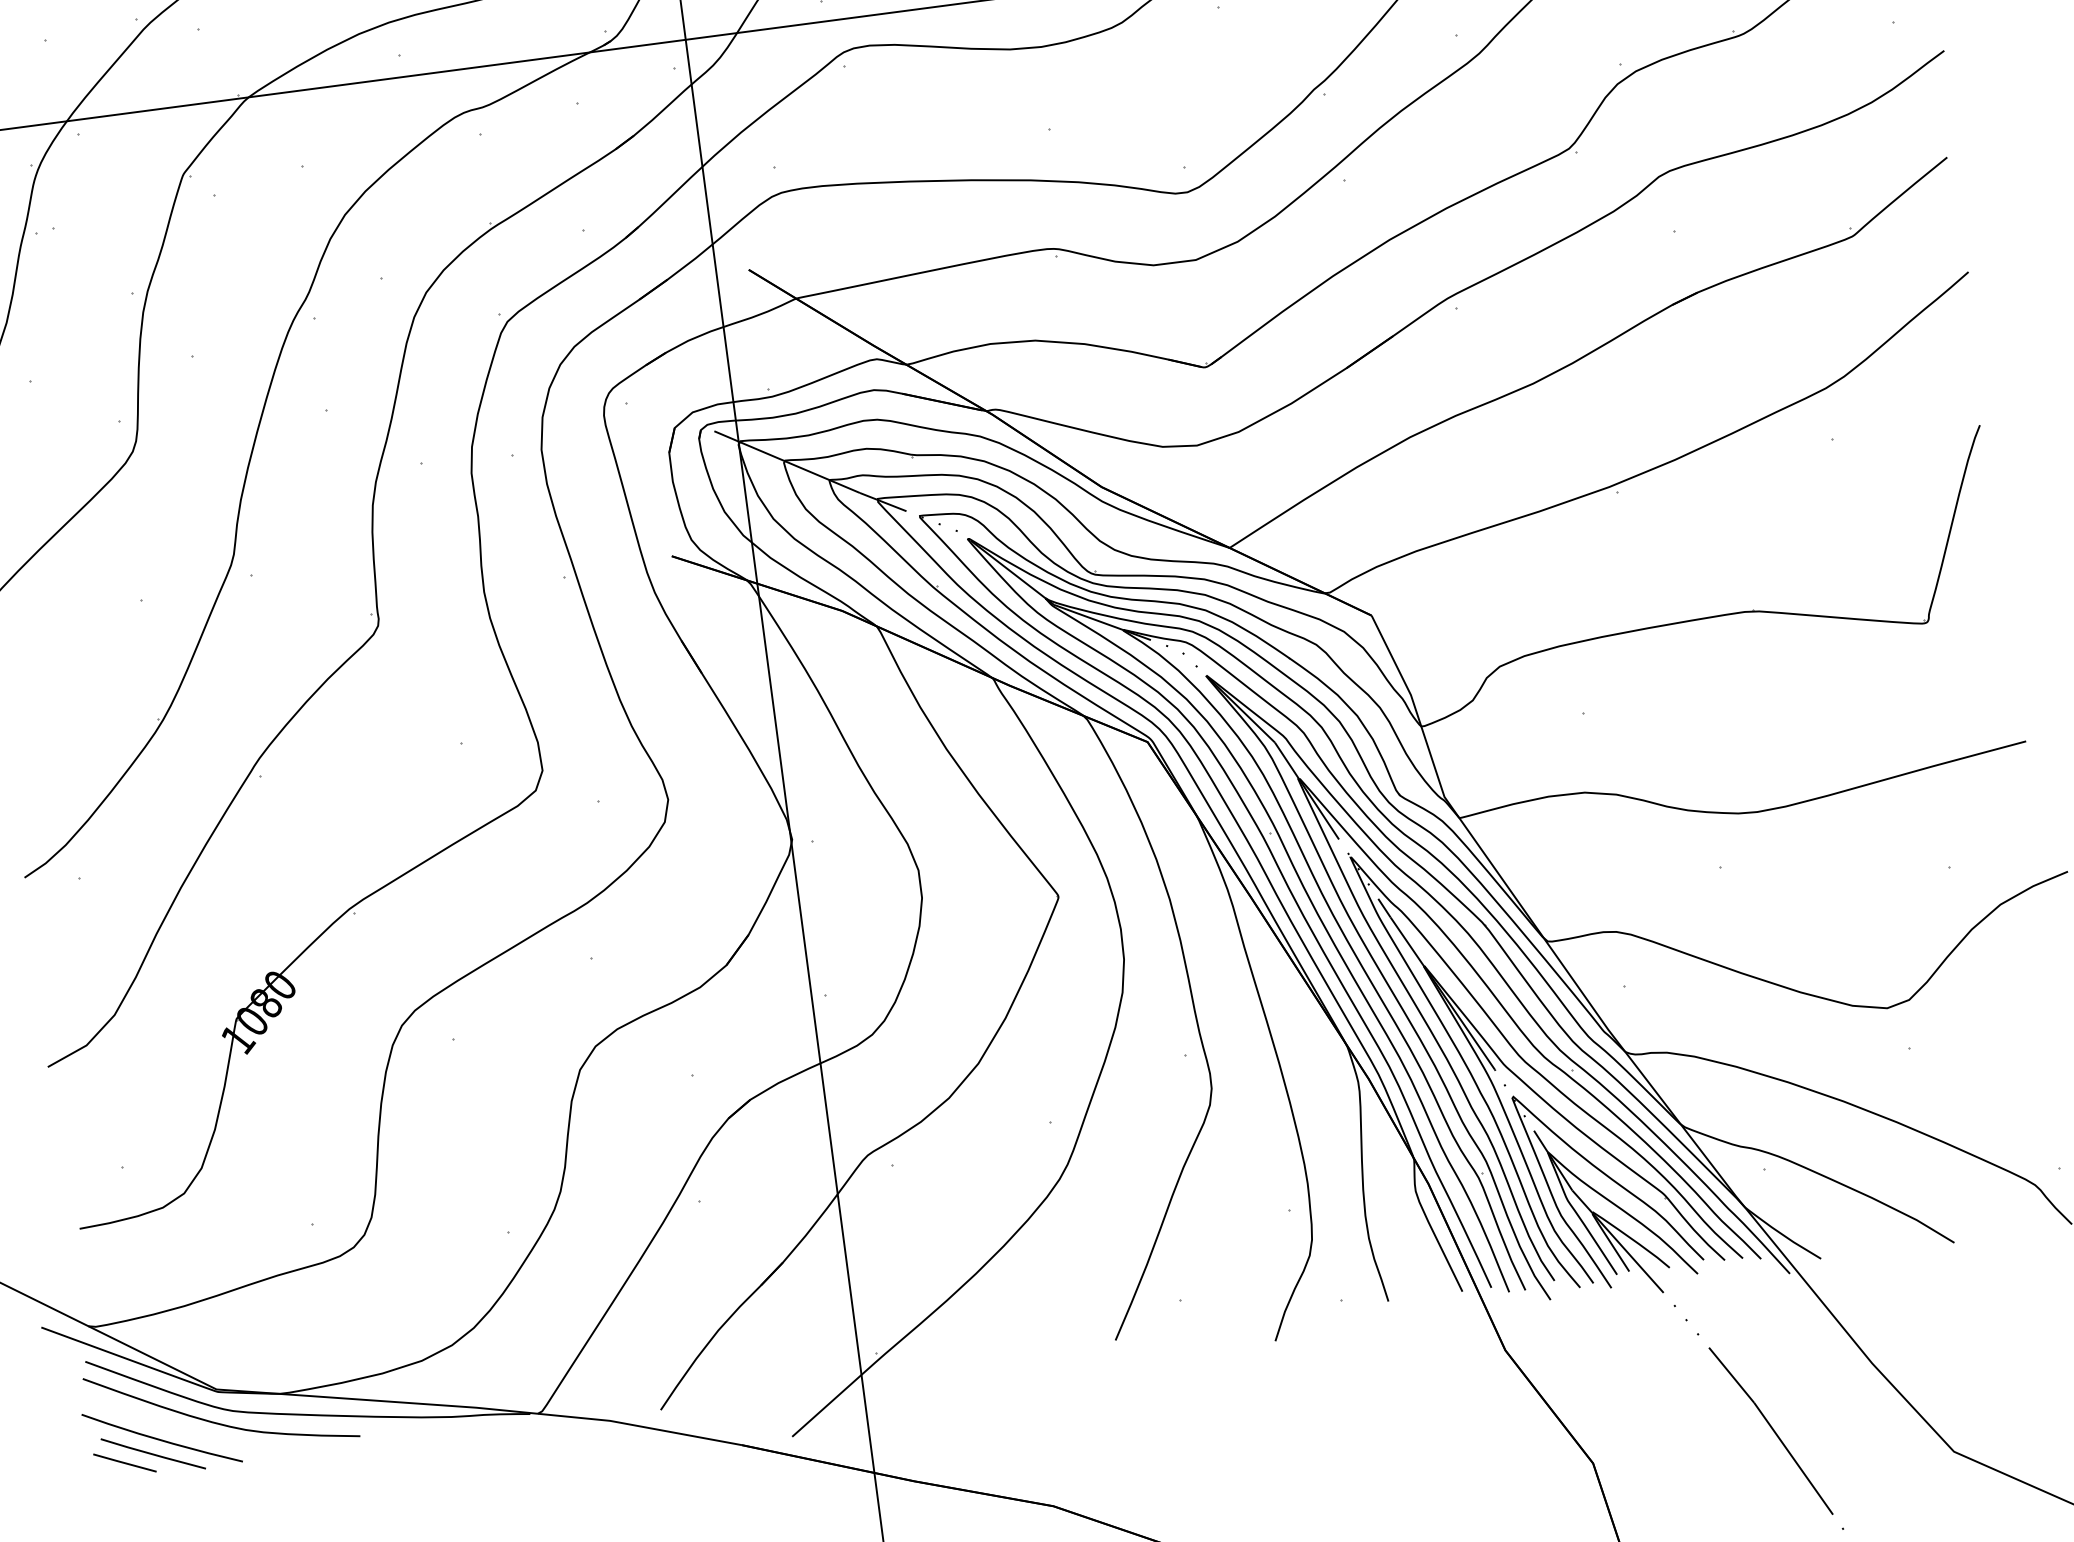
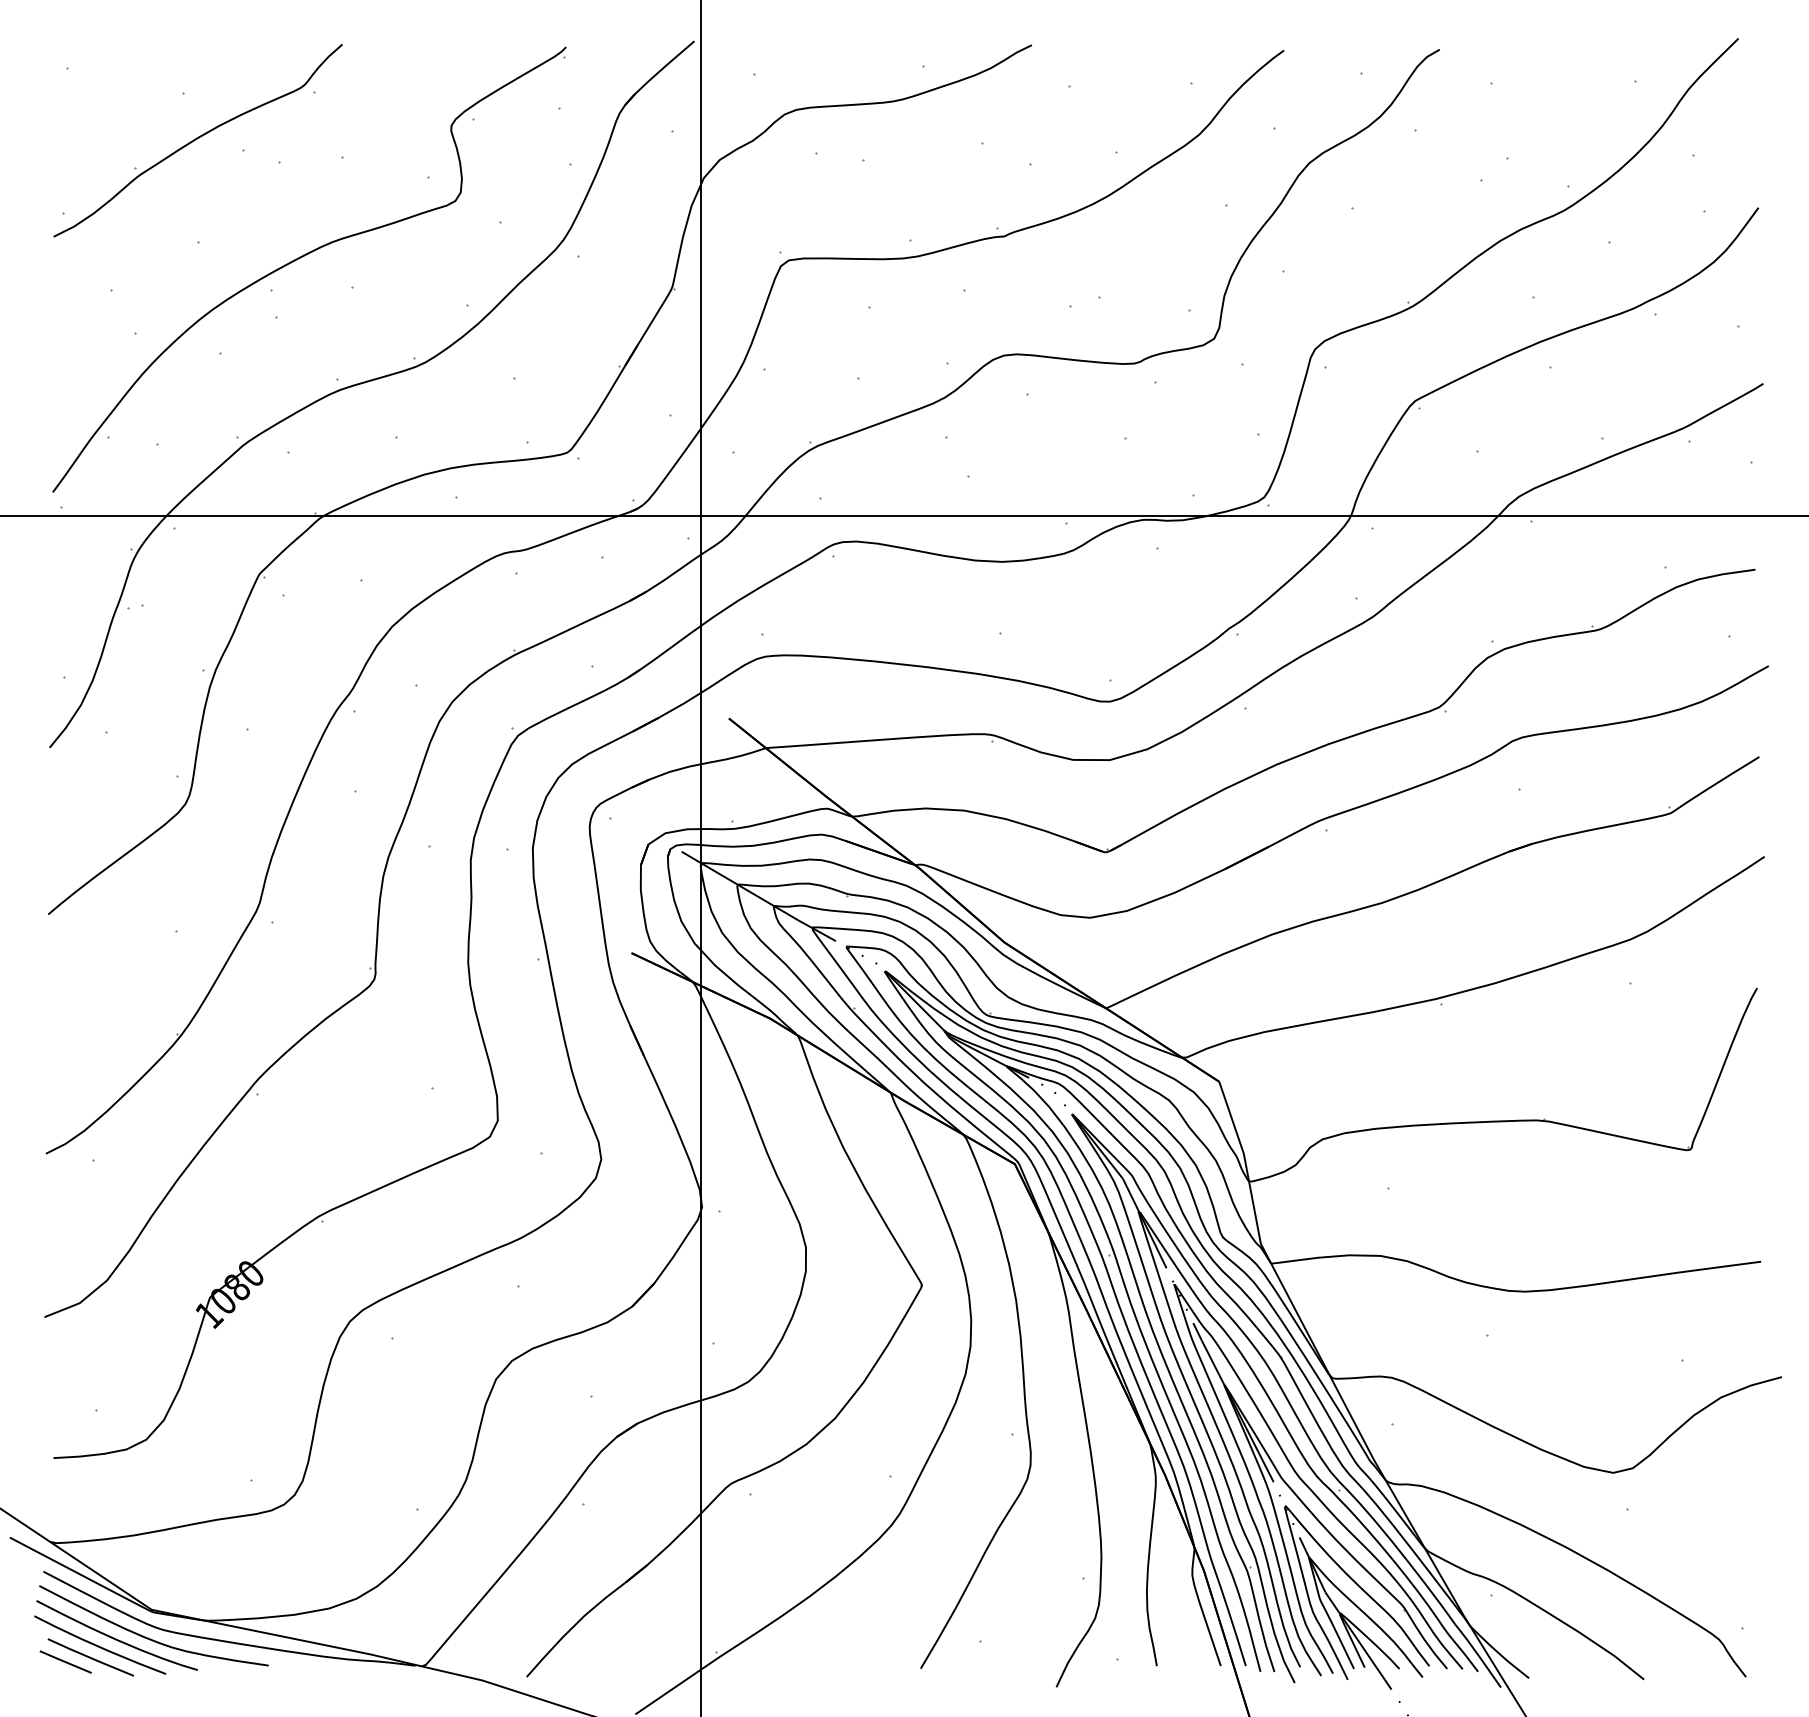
curve: (177, 1427) -> (114, 1637), added

